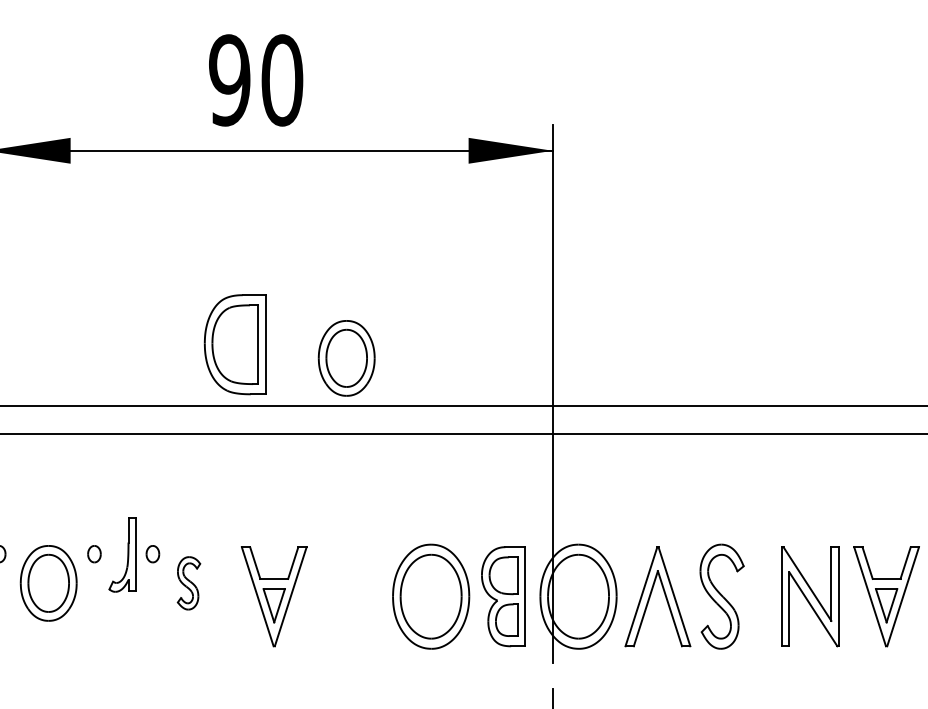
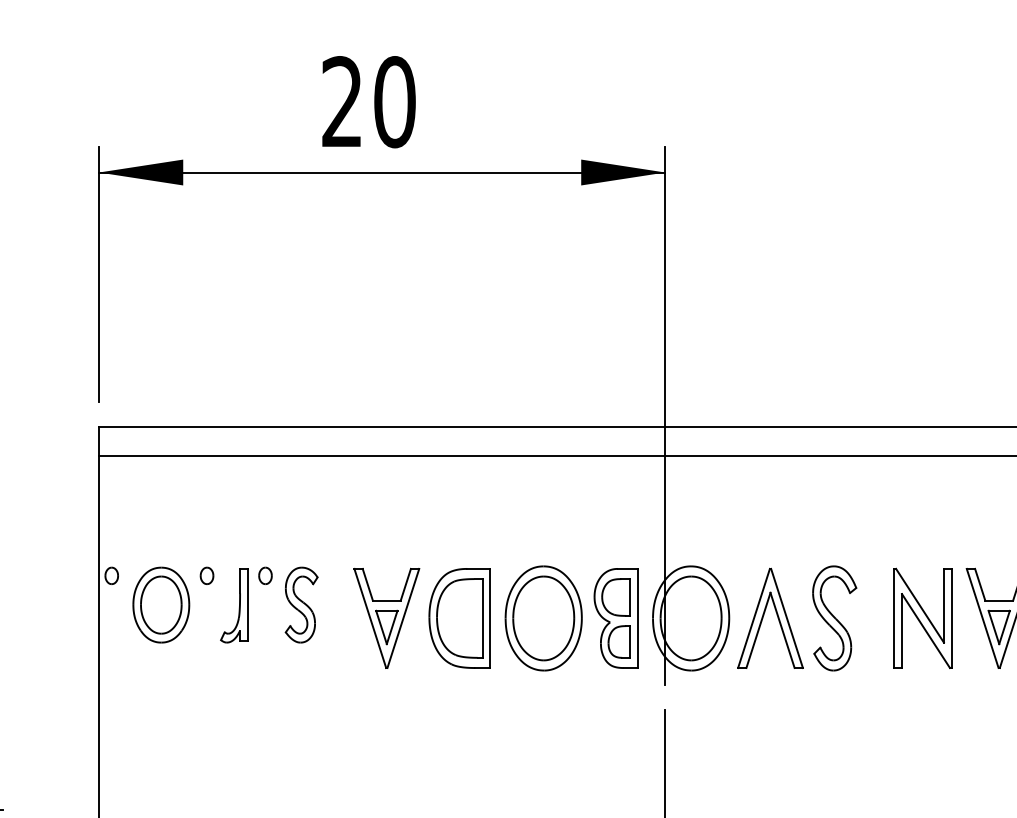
text: (228, 80) -> (341, 102), 90 -> 20
part: (234, 344) -> (459, 618), moved
part: (346, 357) -> (459, 379), removed
part: (122, 554) -> (234, 605), moved
part: (188, 582) -> (301, 604), size x1.43

